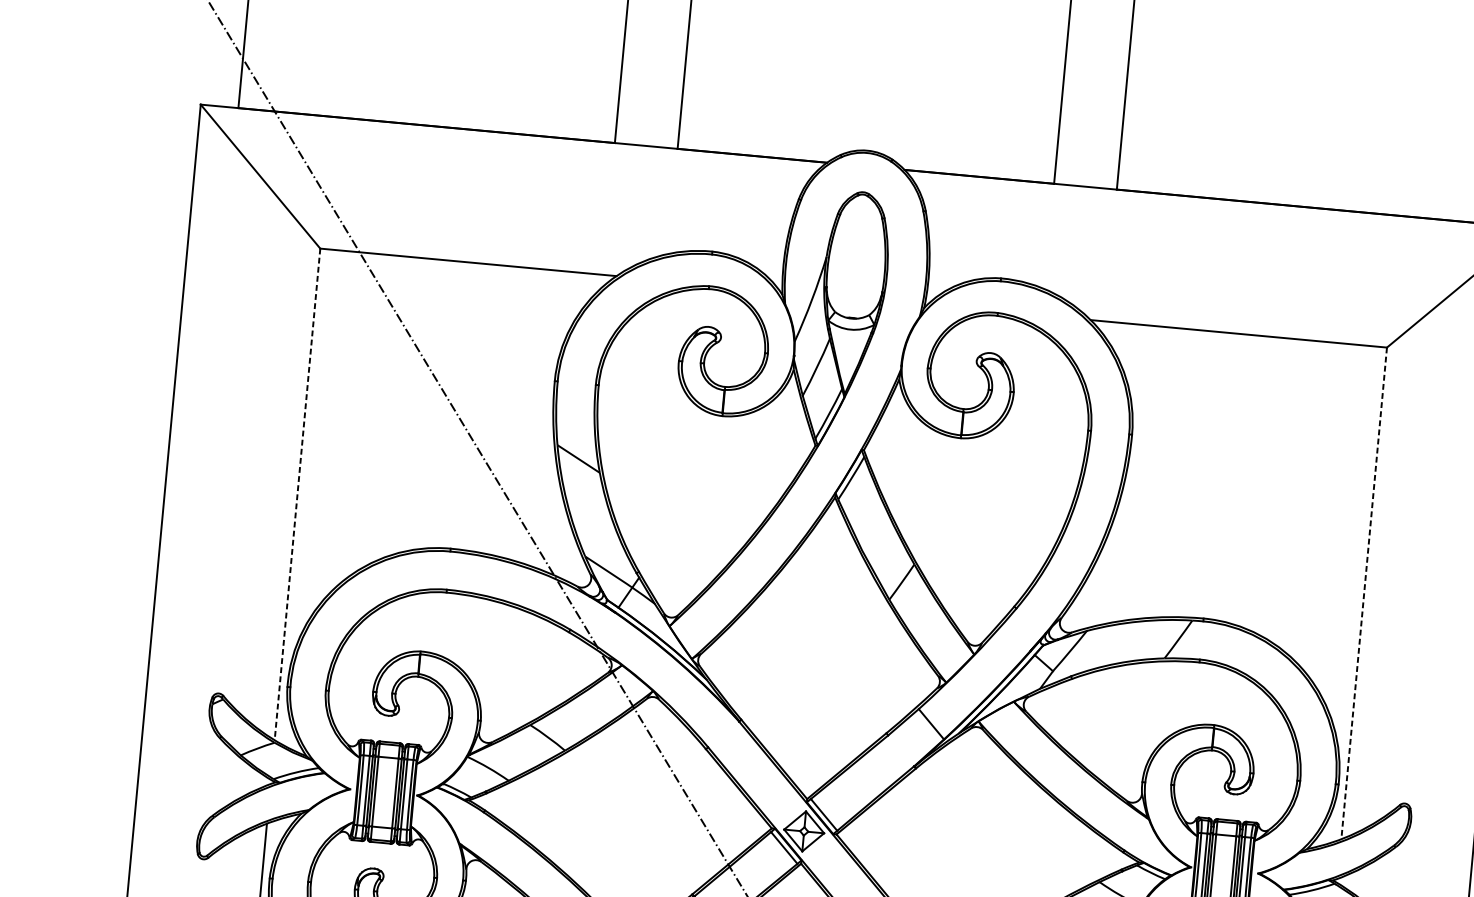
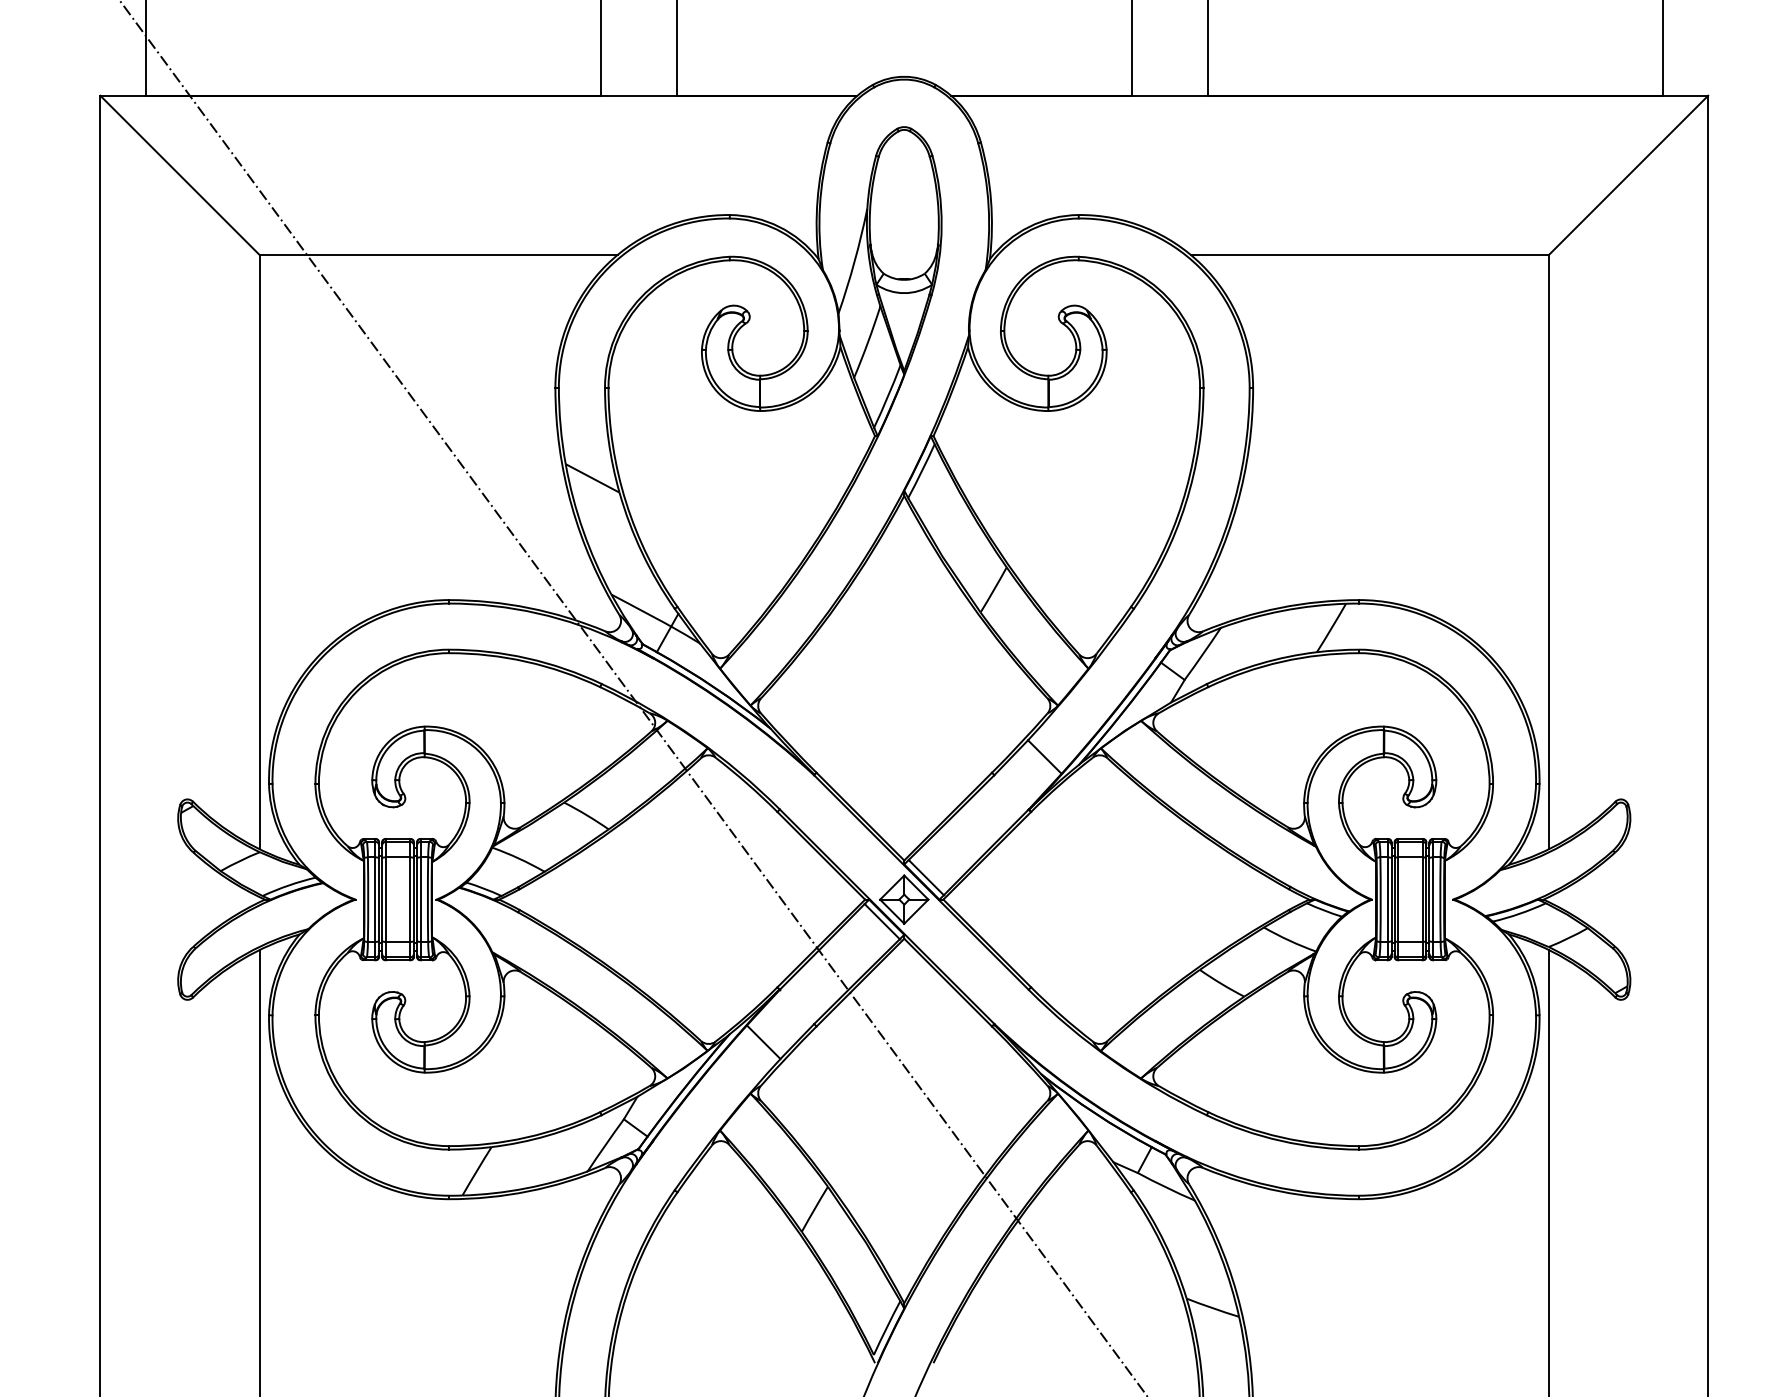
line: (297, 494) -> (259, 552), dashed -> solid
line: (1363, 593) -> (1548, 552), dashed -> solid

